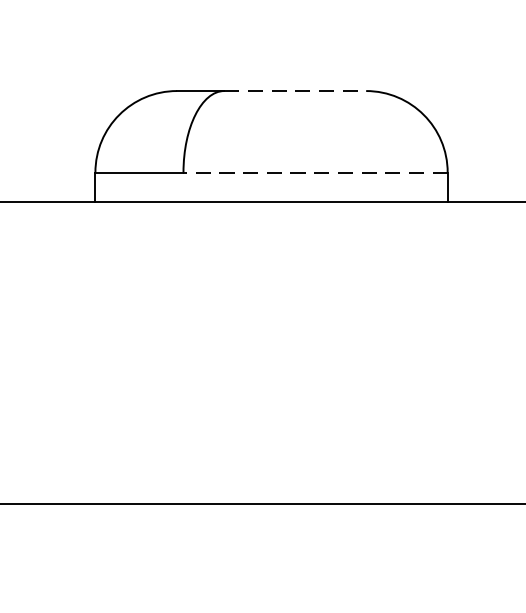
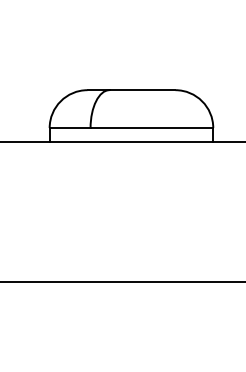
line: (295, 91) -> (142, 90), dashed -> solid
line: (314, 173) -> (151, 128), dashed -> solid

